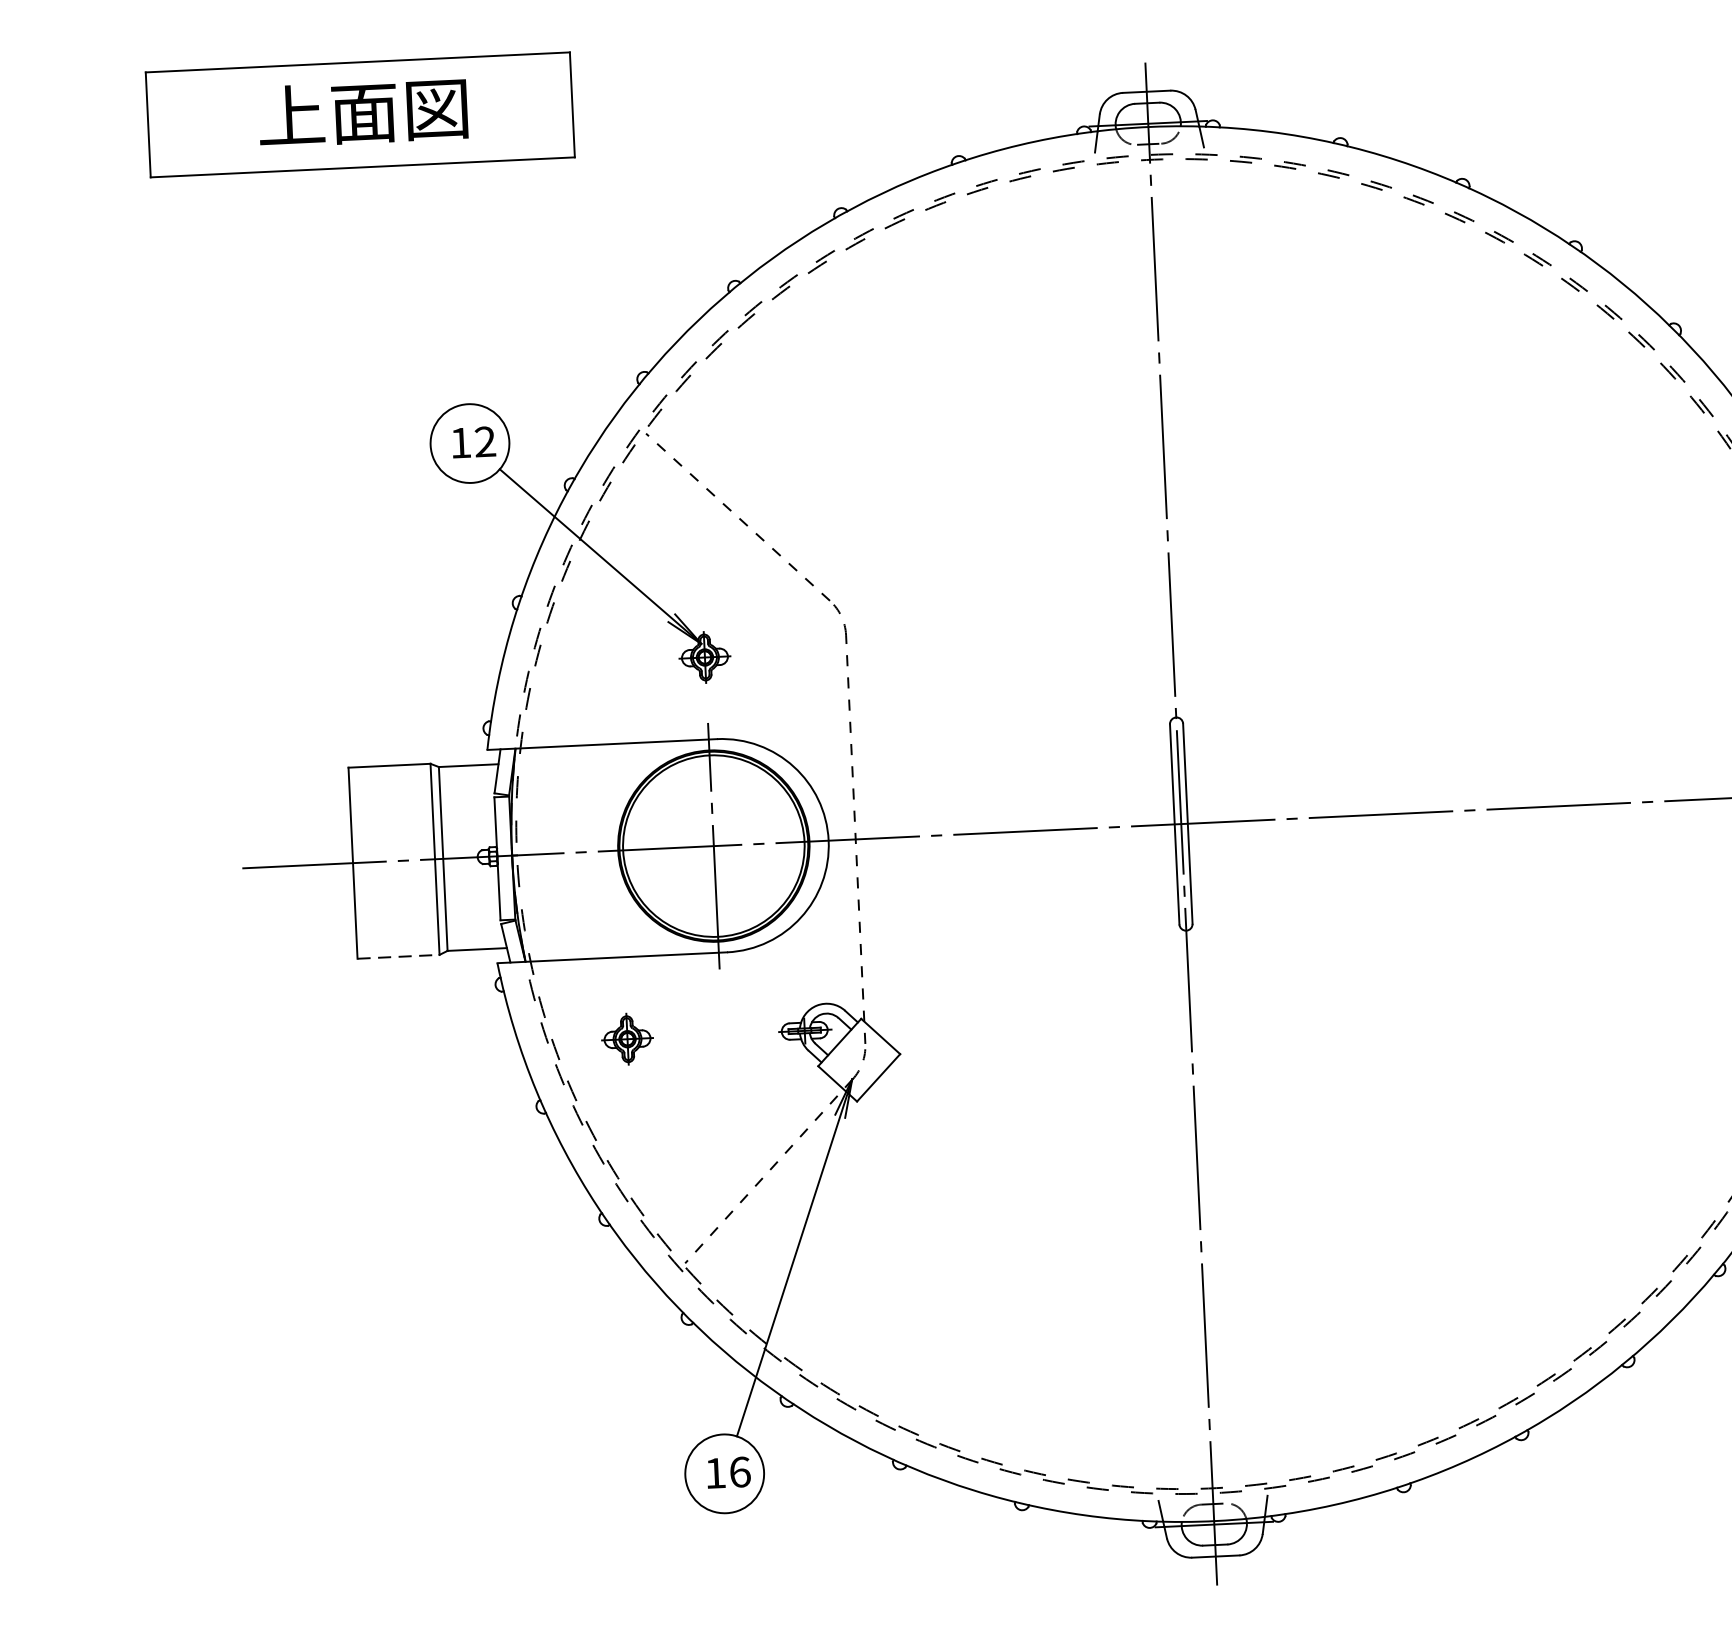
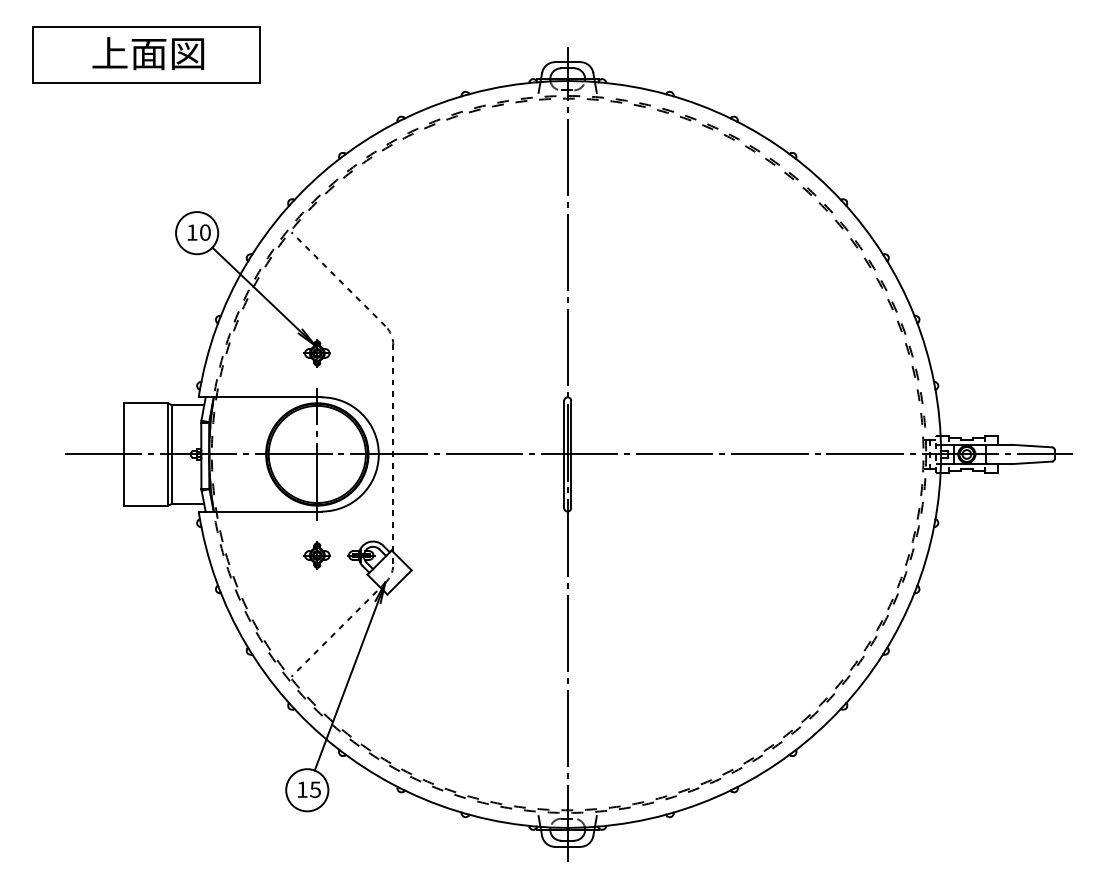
text: (485, 441) -> (205, 232), 12 -> 10
line: (397, 956) -> (145, 505), dashed -> solid
part: (626, 1039) -> (316, 555), moved
text: (739, 1471) -> (315, 789), 16 -> 15

